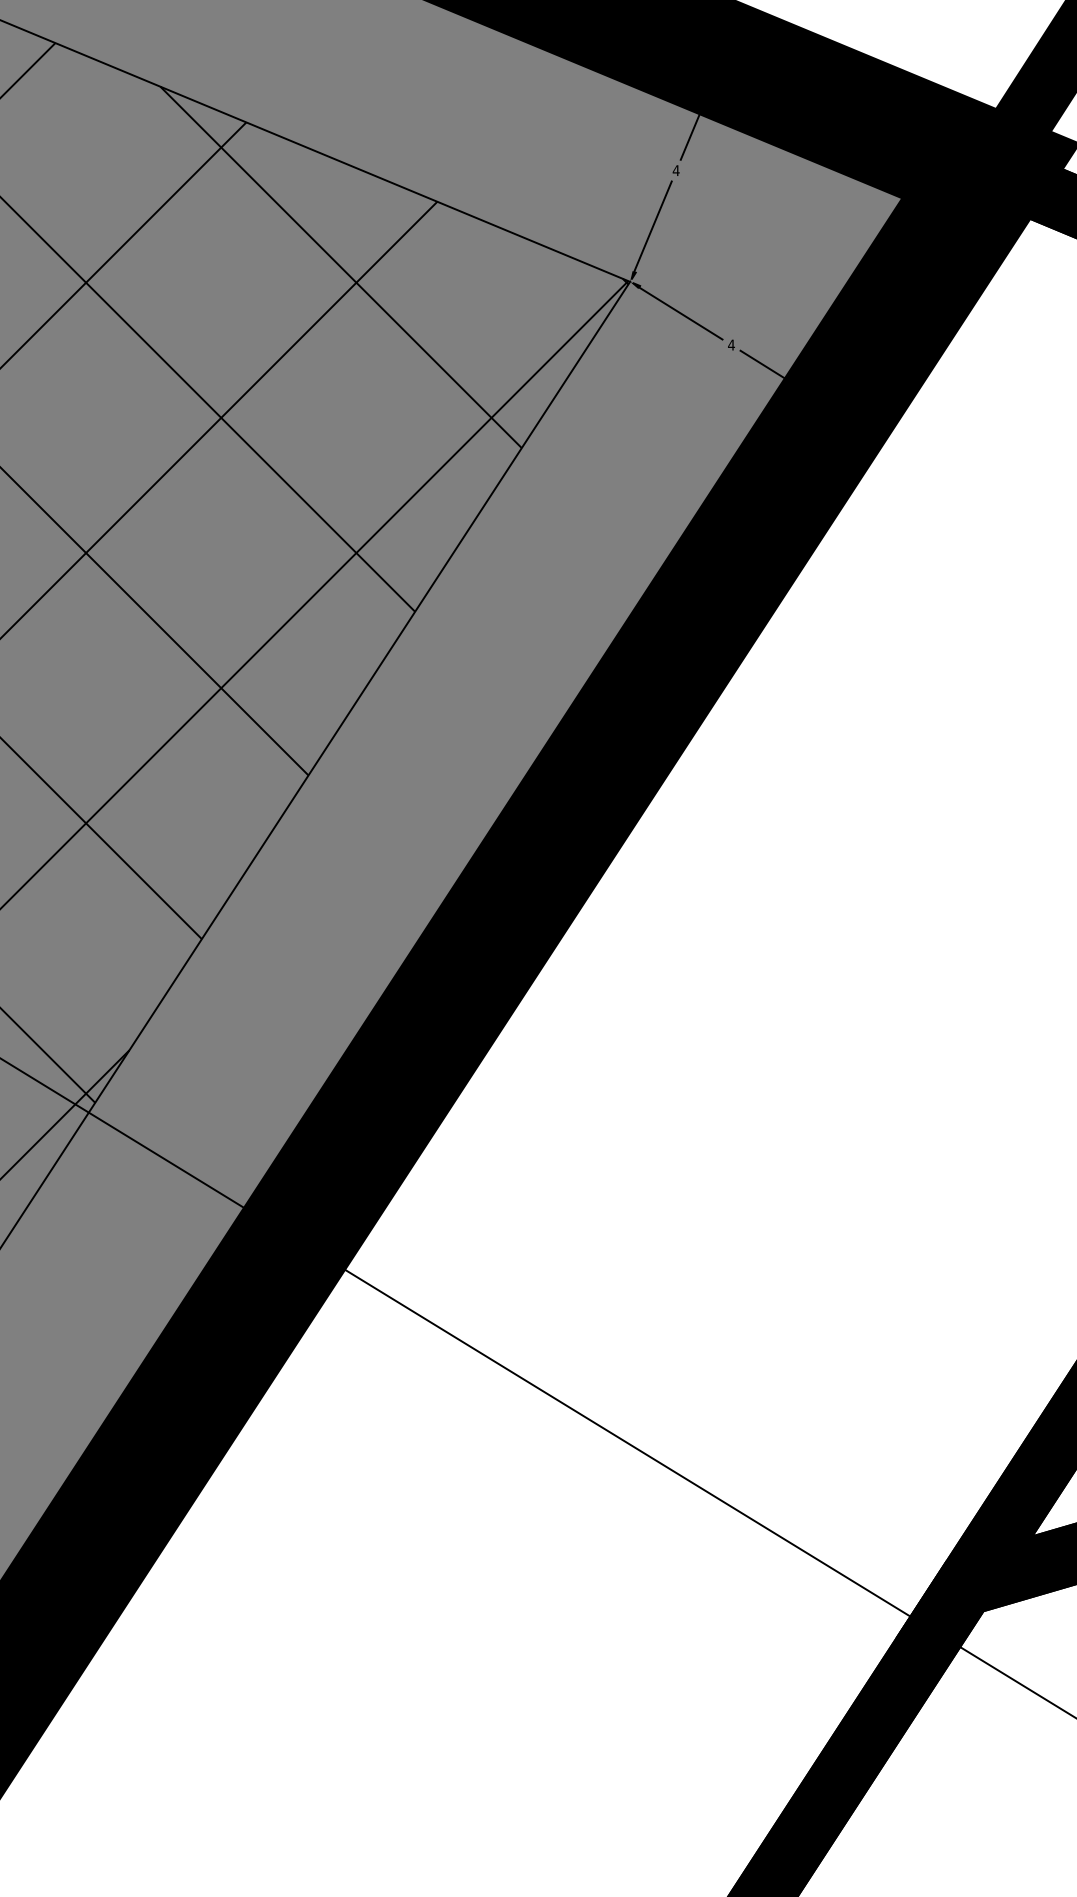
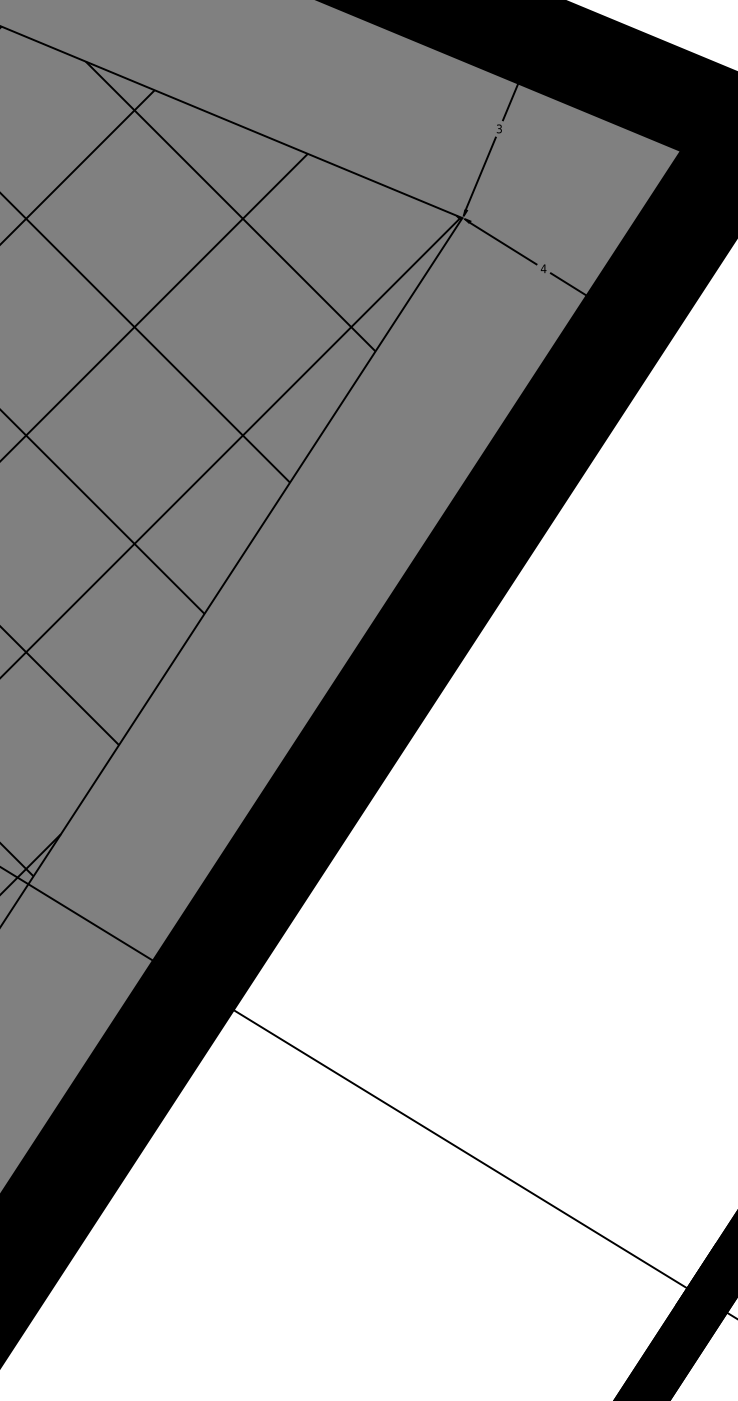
text: (675, 170) -> (498, 128), 4 -> 3

